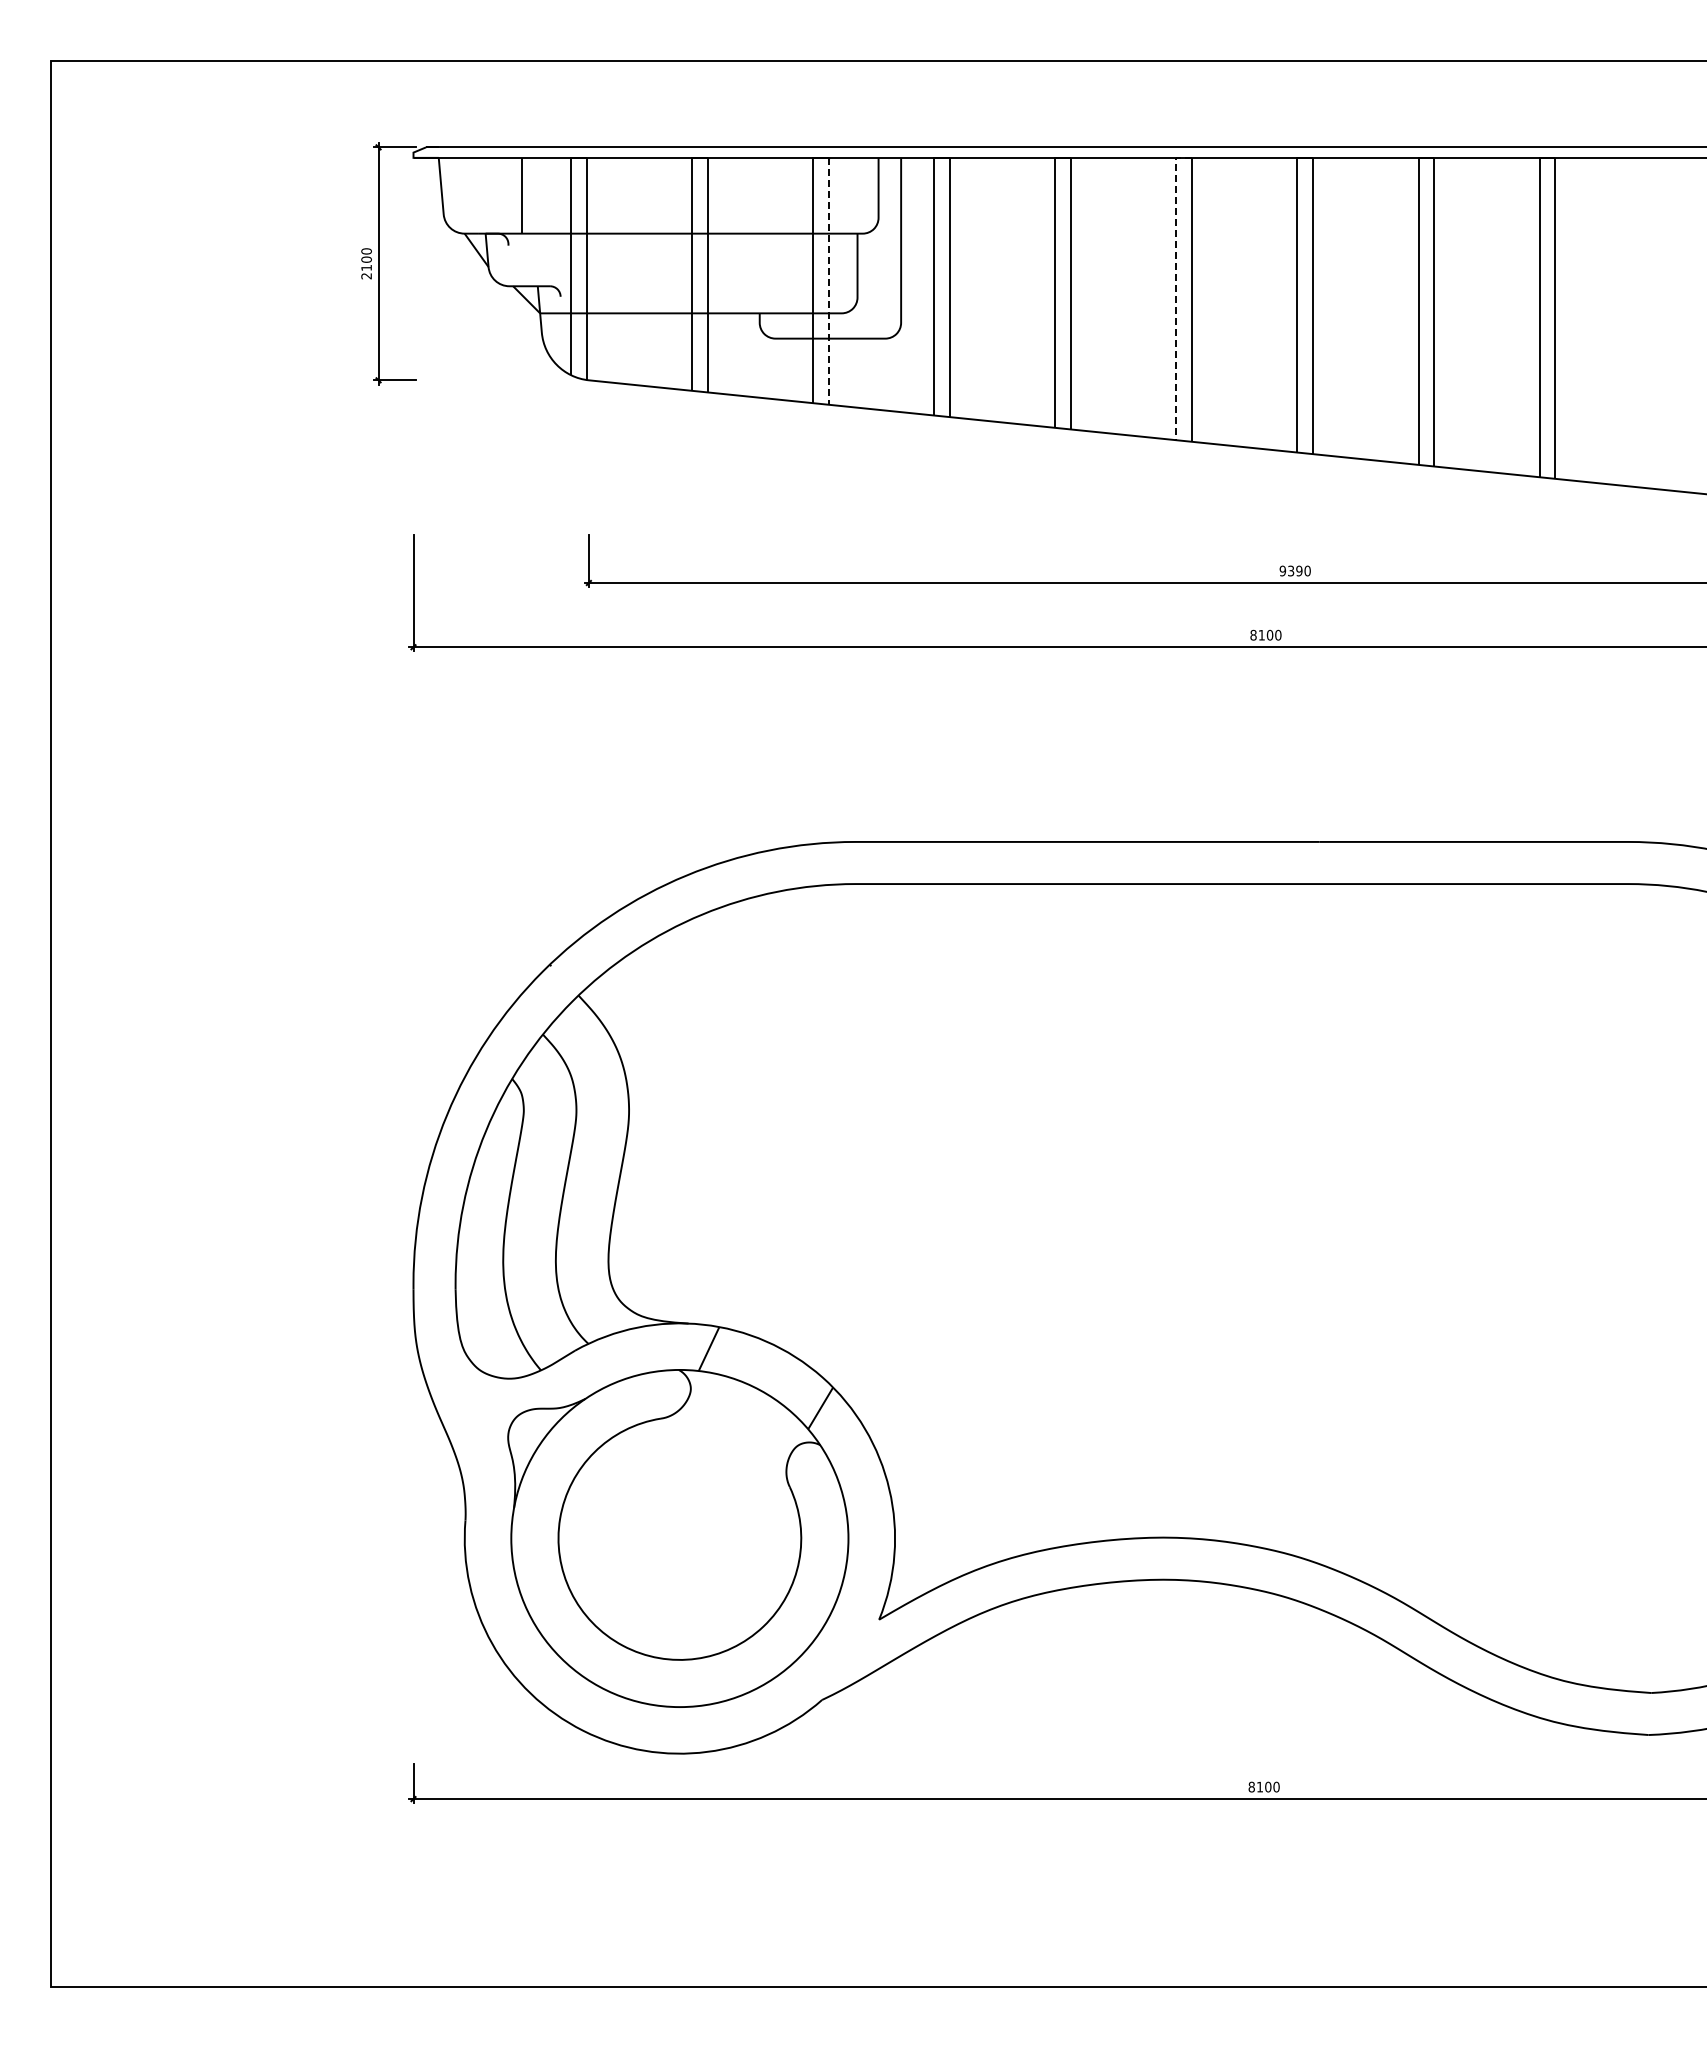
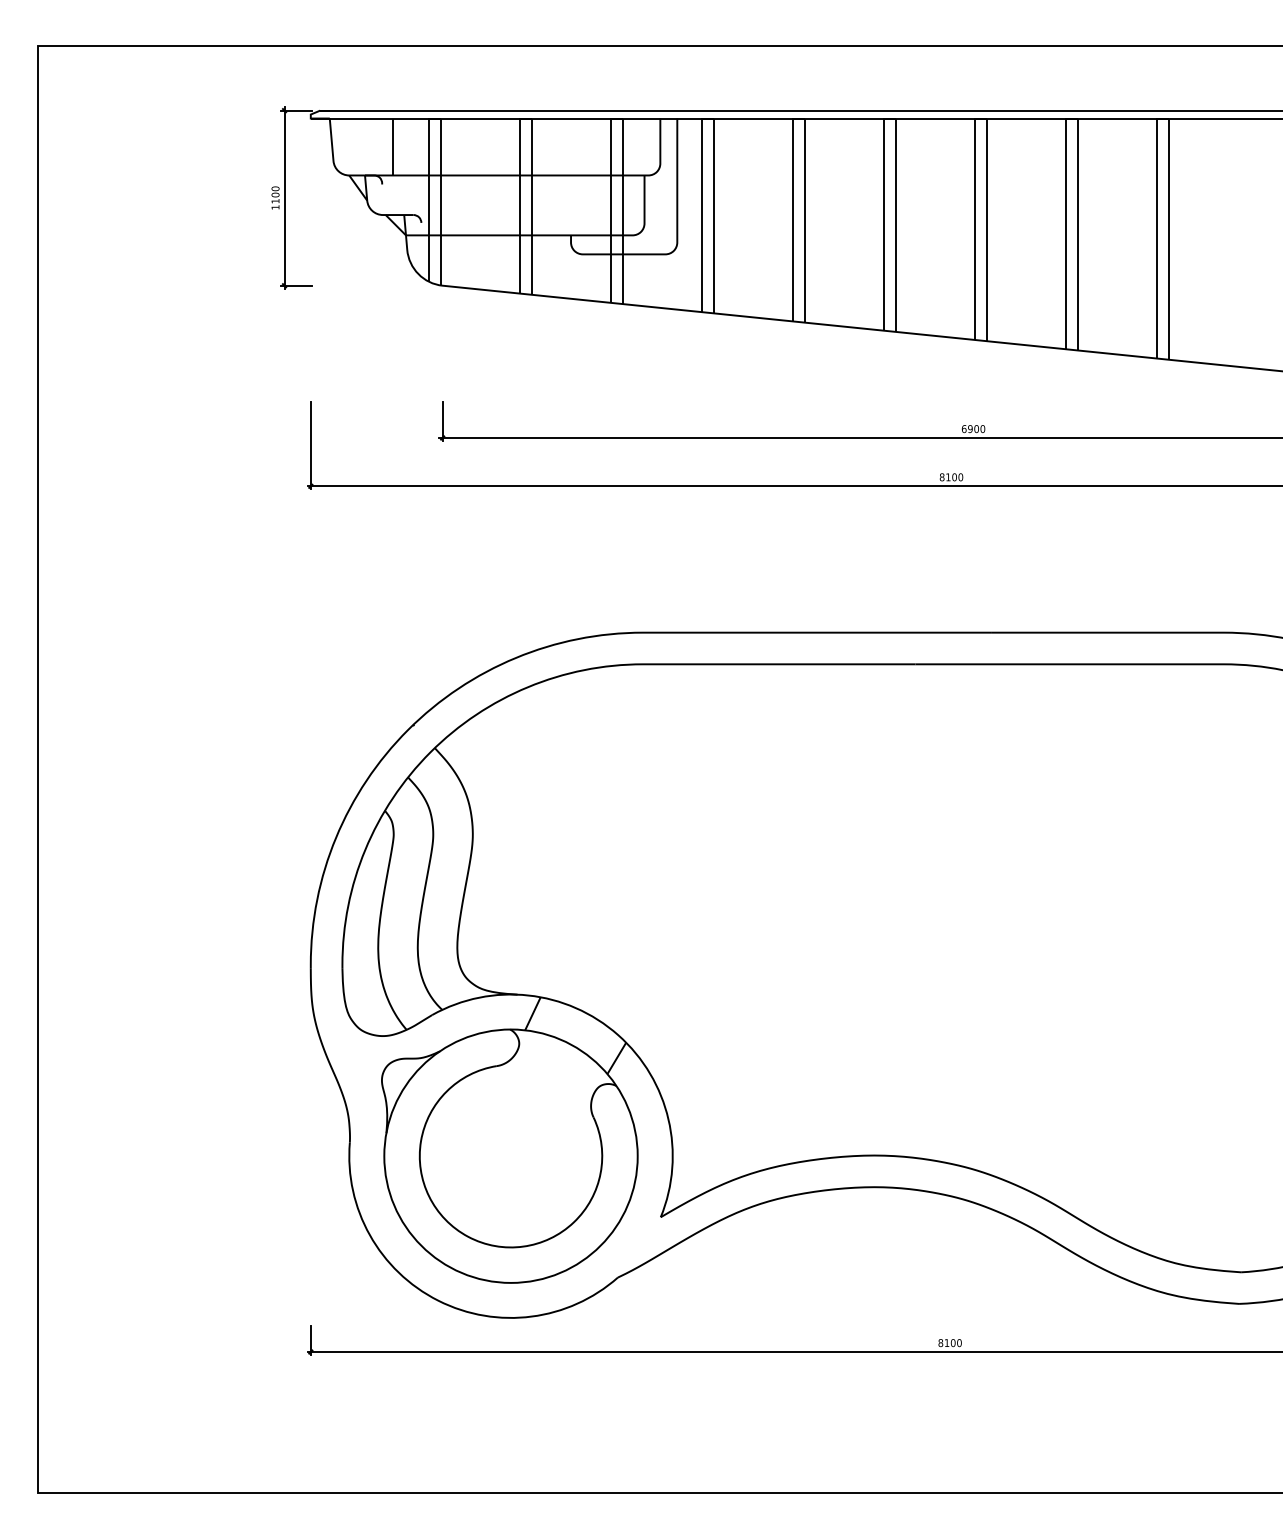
text: (366, 276) -> (275, 207), 2100 -> 1100
line: (829, 280) -> (623, 210), dashed -> solid
line: (1176, 290) -> (884, 218), dashed -> solid
text: (1290, 570) -> (969, 428), 9390 -> 6900

